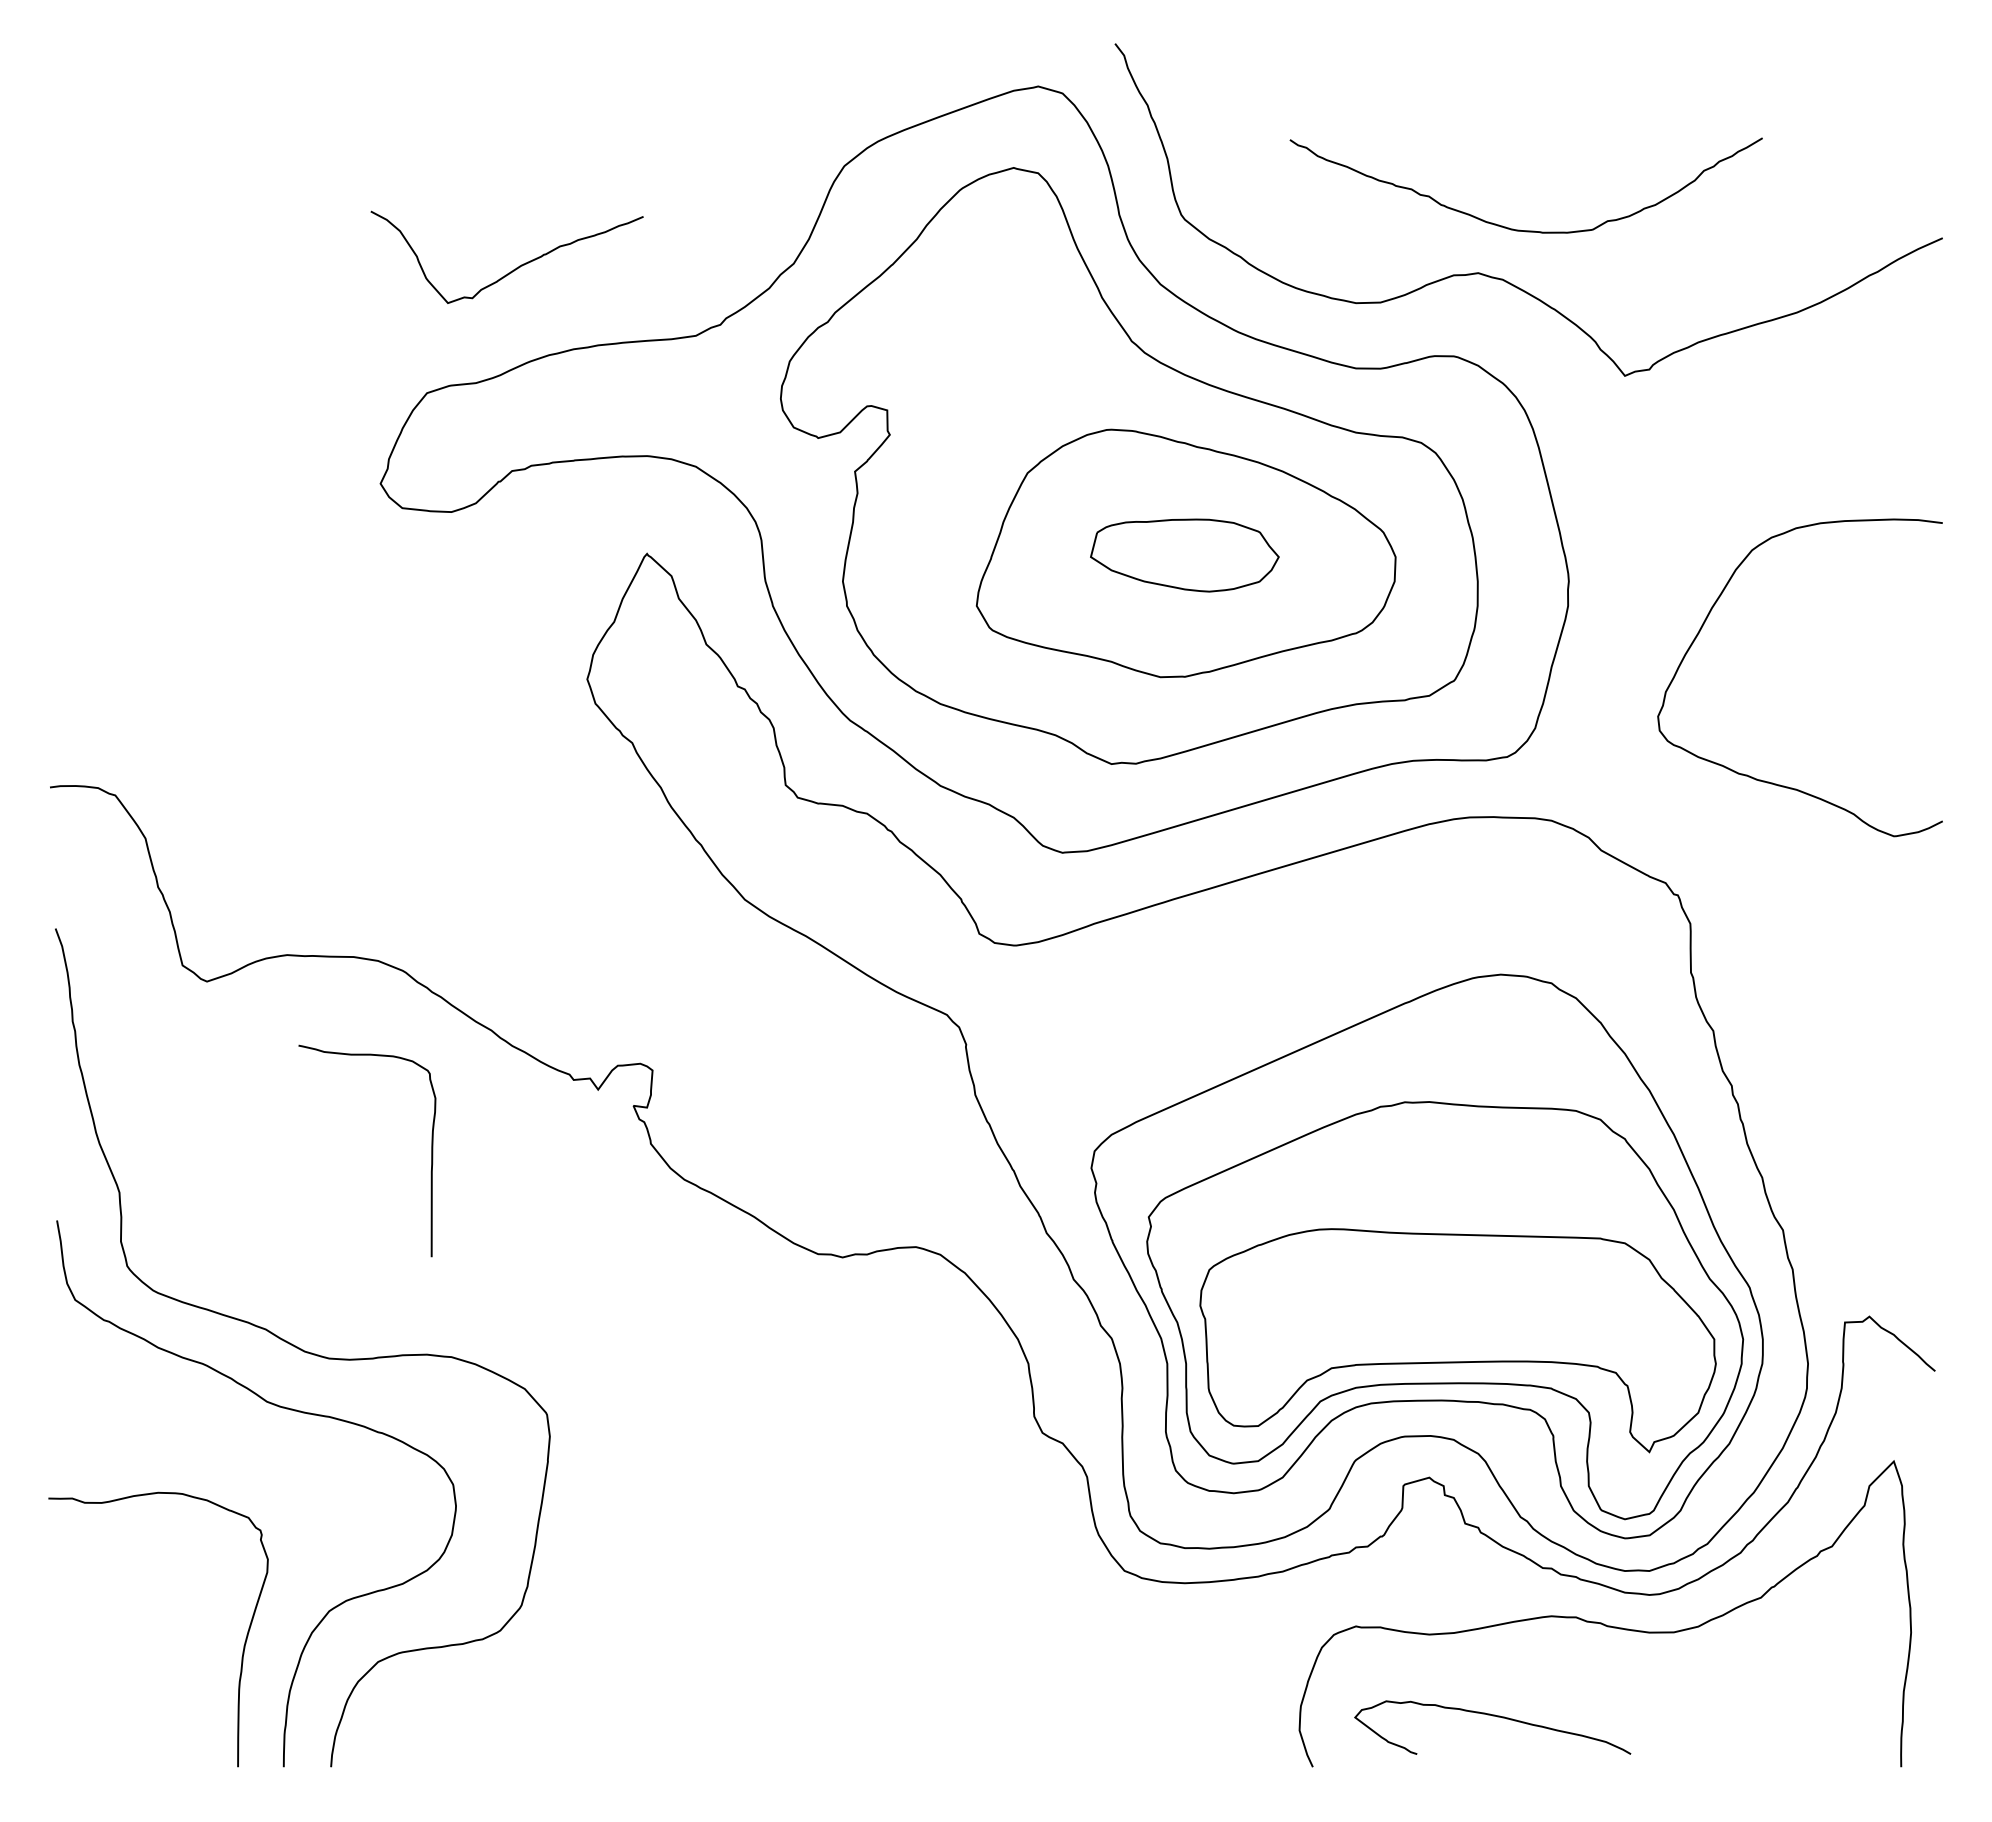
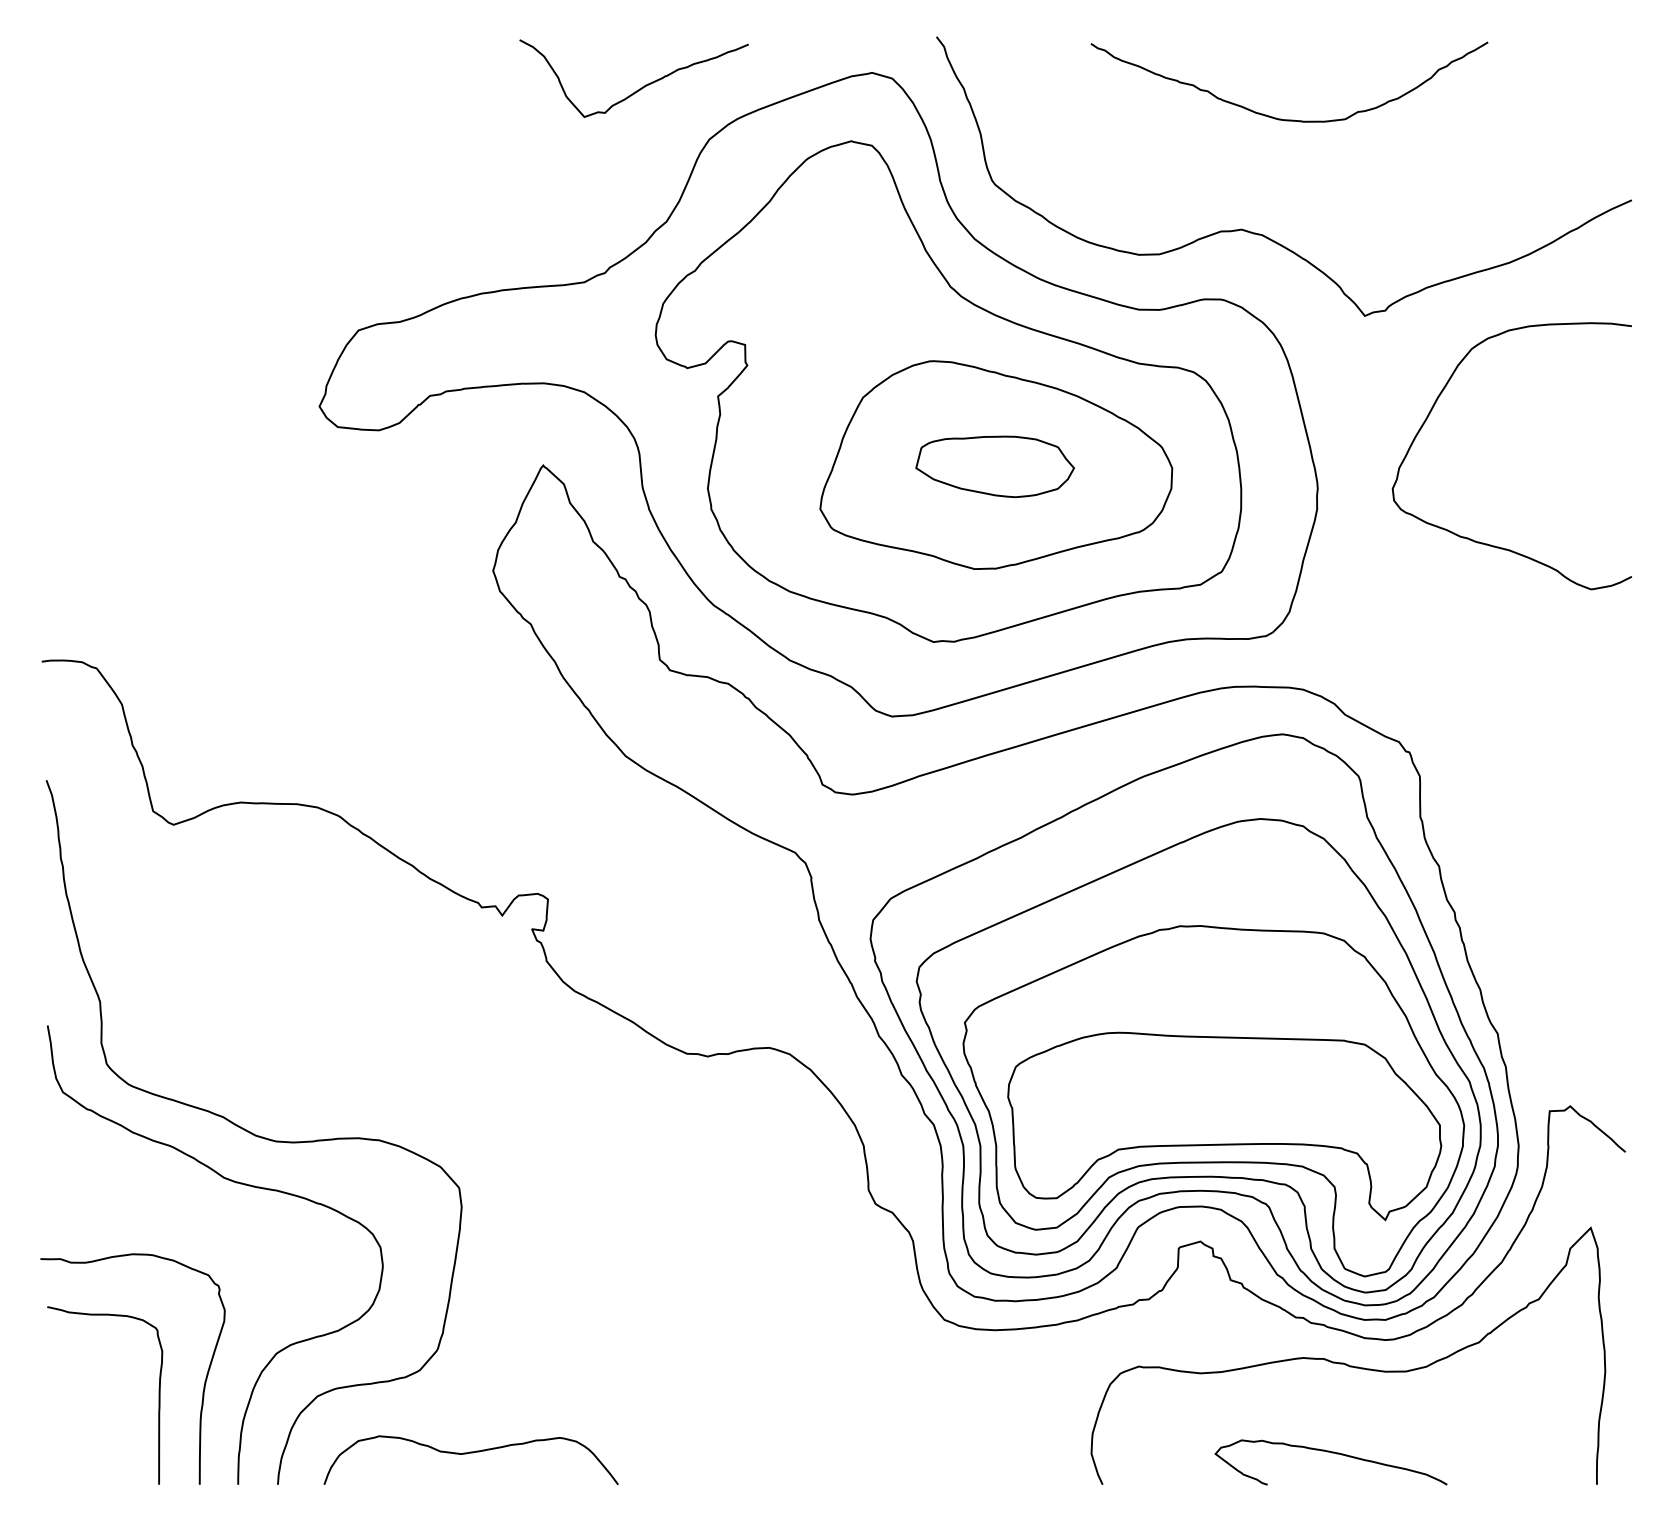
curve: (1519, 229) -> (1283, 119), moved
curve: (513, 269) -> (639, 88), moved
curve: (1769, 781) -> (1486, 543), moved
curve: (431, 1150) -> (158, 1395), moved
part: (1409, 1213) -> (1183, 1019), added
curve: (1492, 1716) -> (1330, 1453), moved
curve: (558, 1730) -> (468, 1453), added

